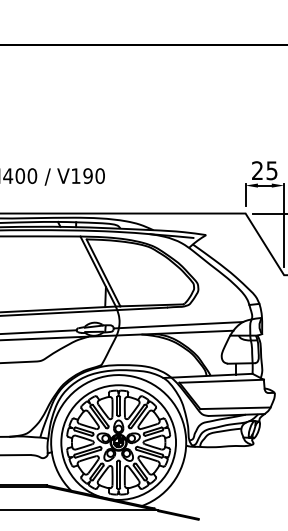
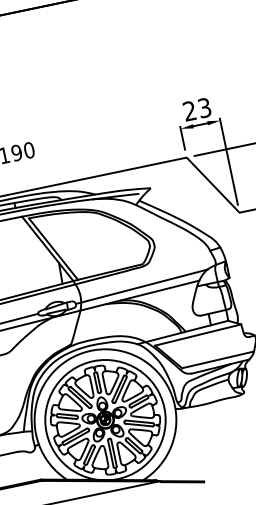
text: (272, 170) -> (205, 107), 25 -> 23

